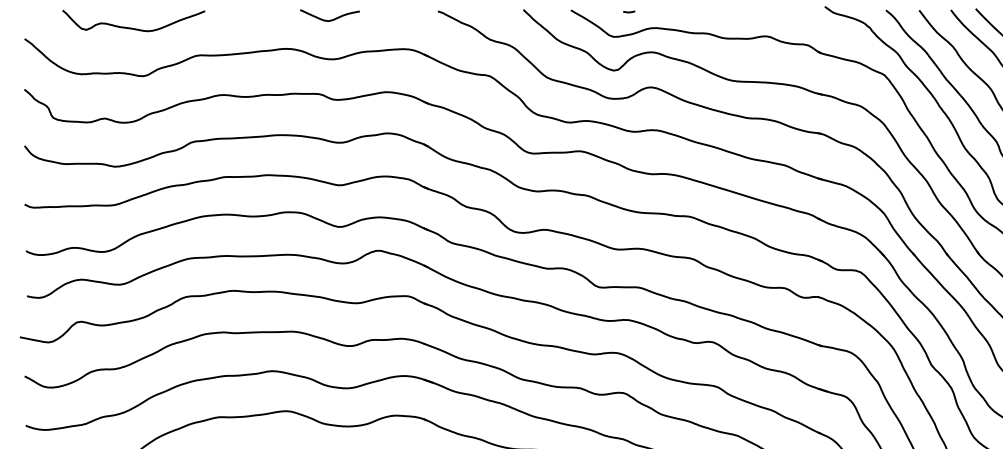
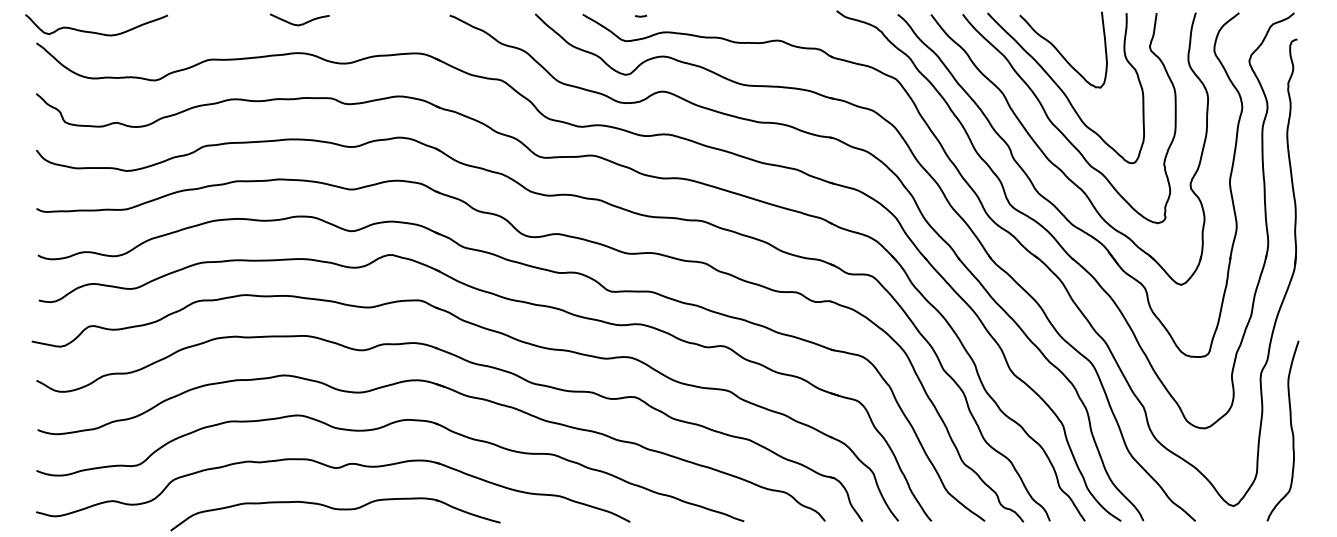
curve: (331, 19) -> (301, 23), moved
curve: (130, 27) -> (93, 31), moved

